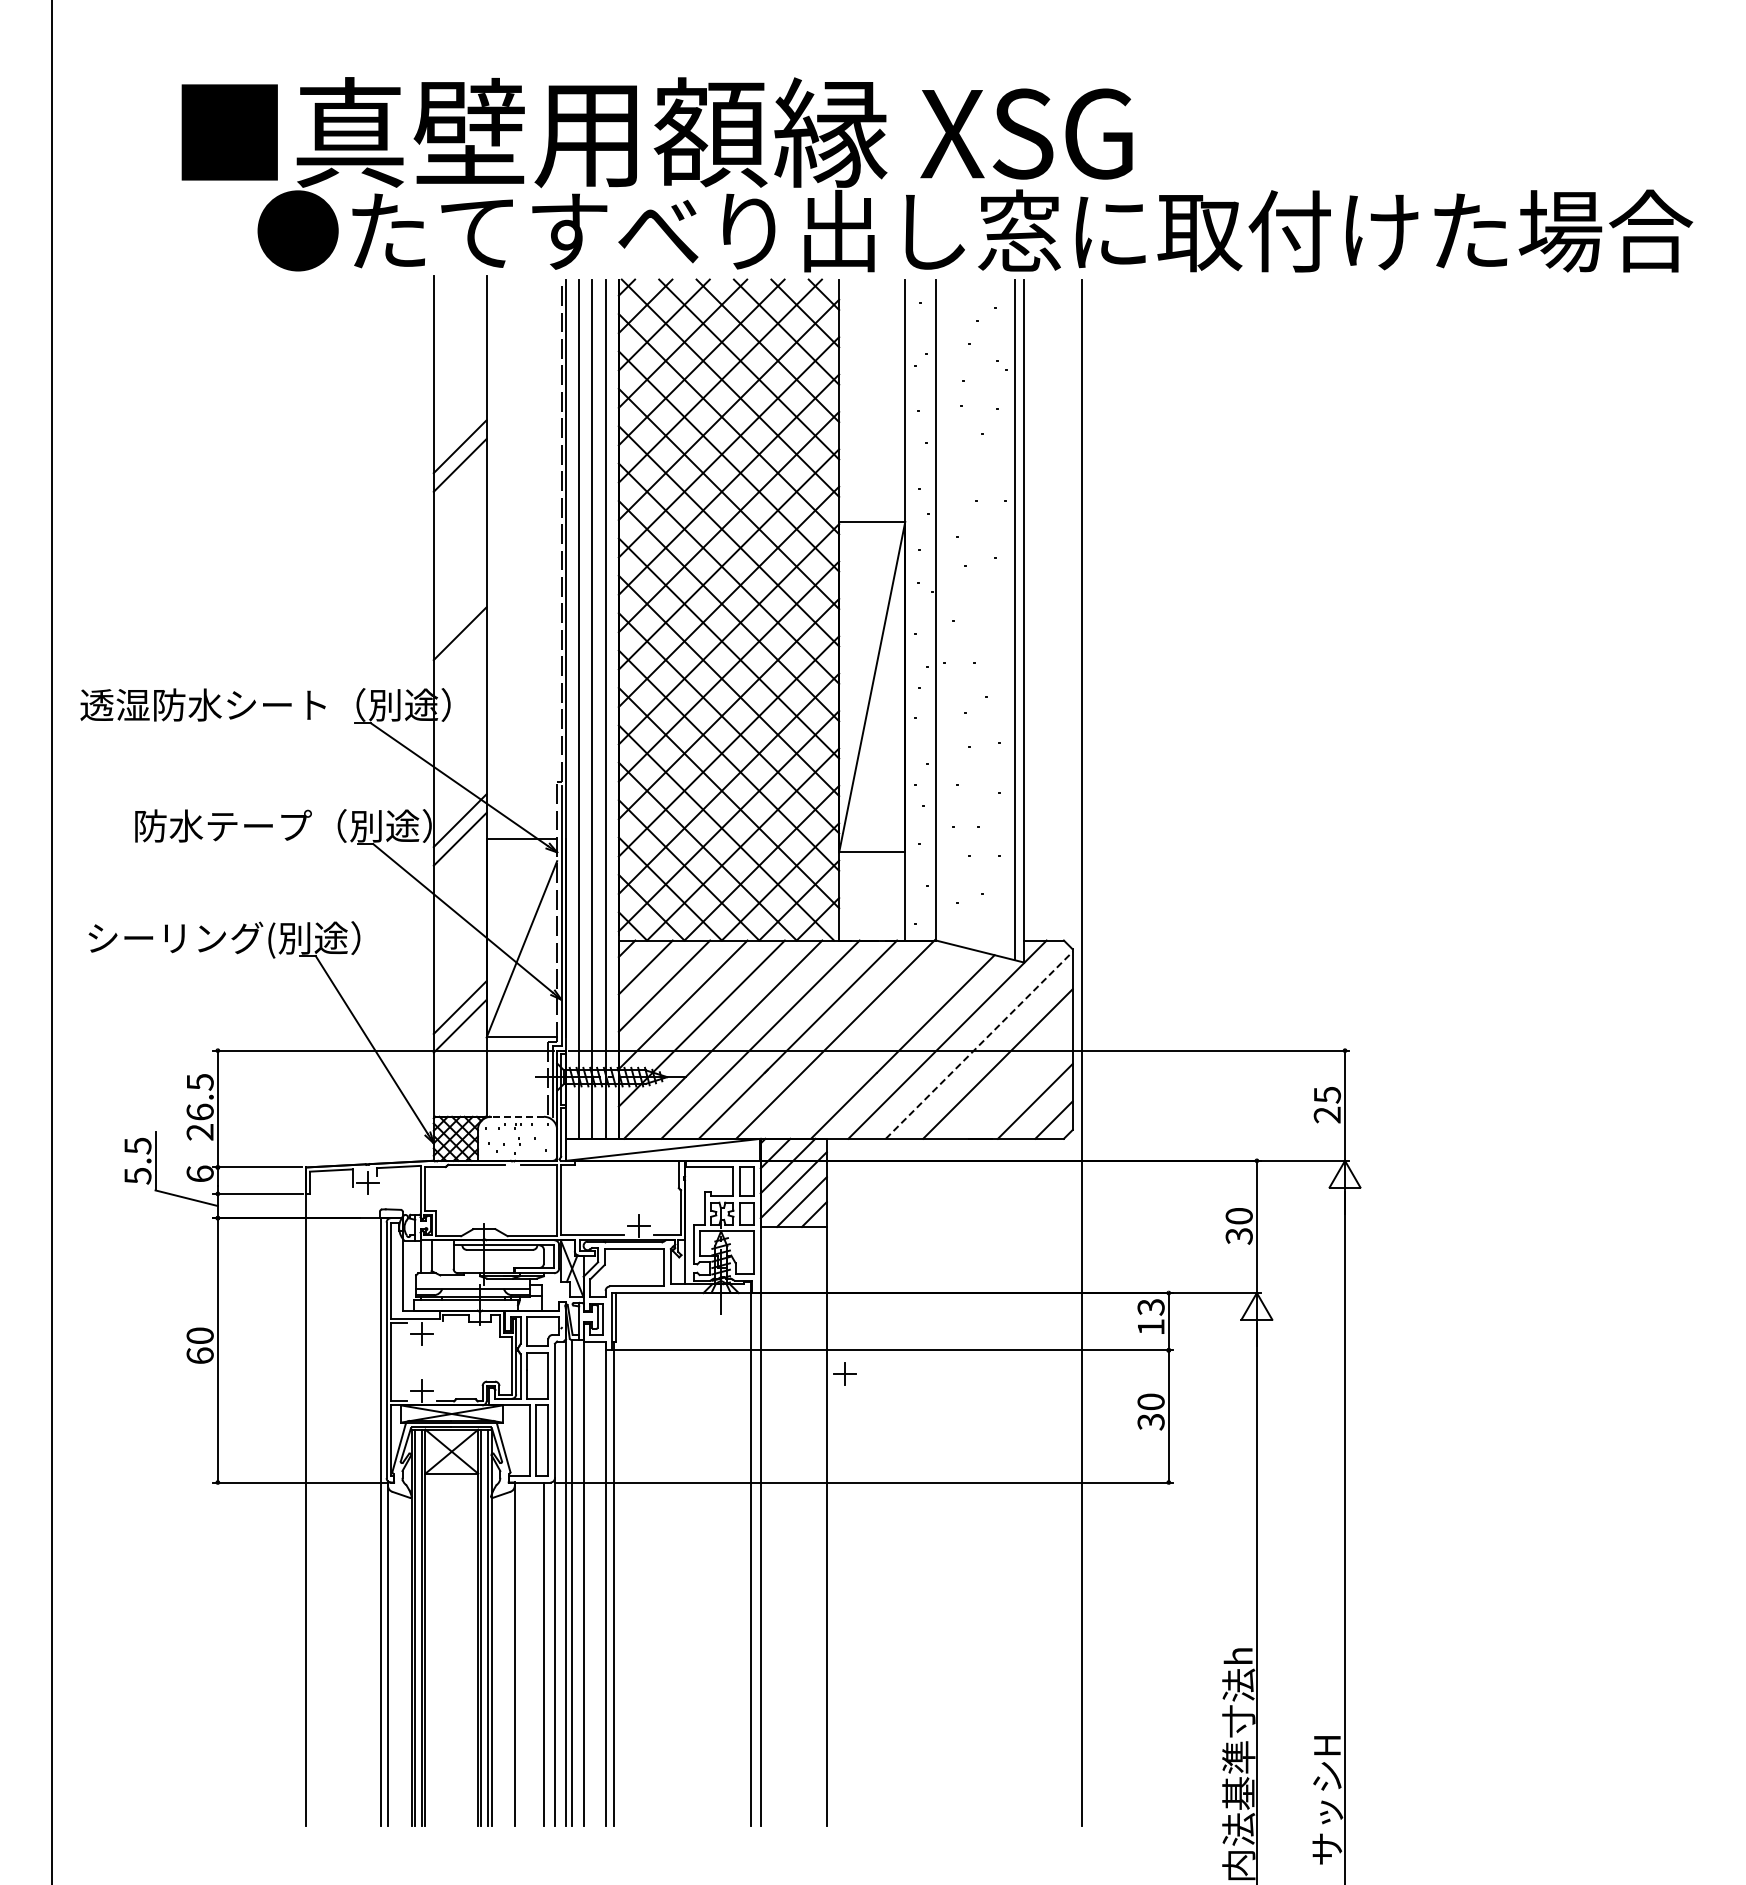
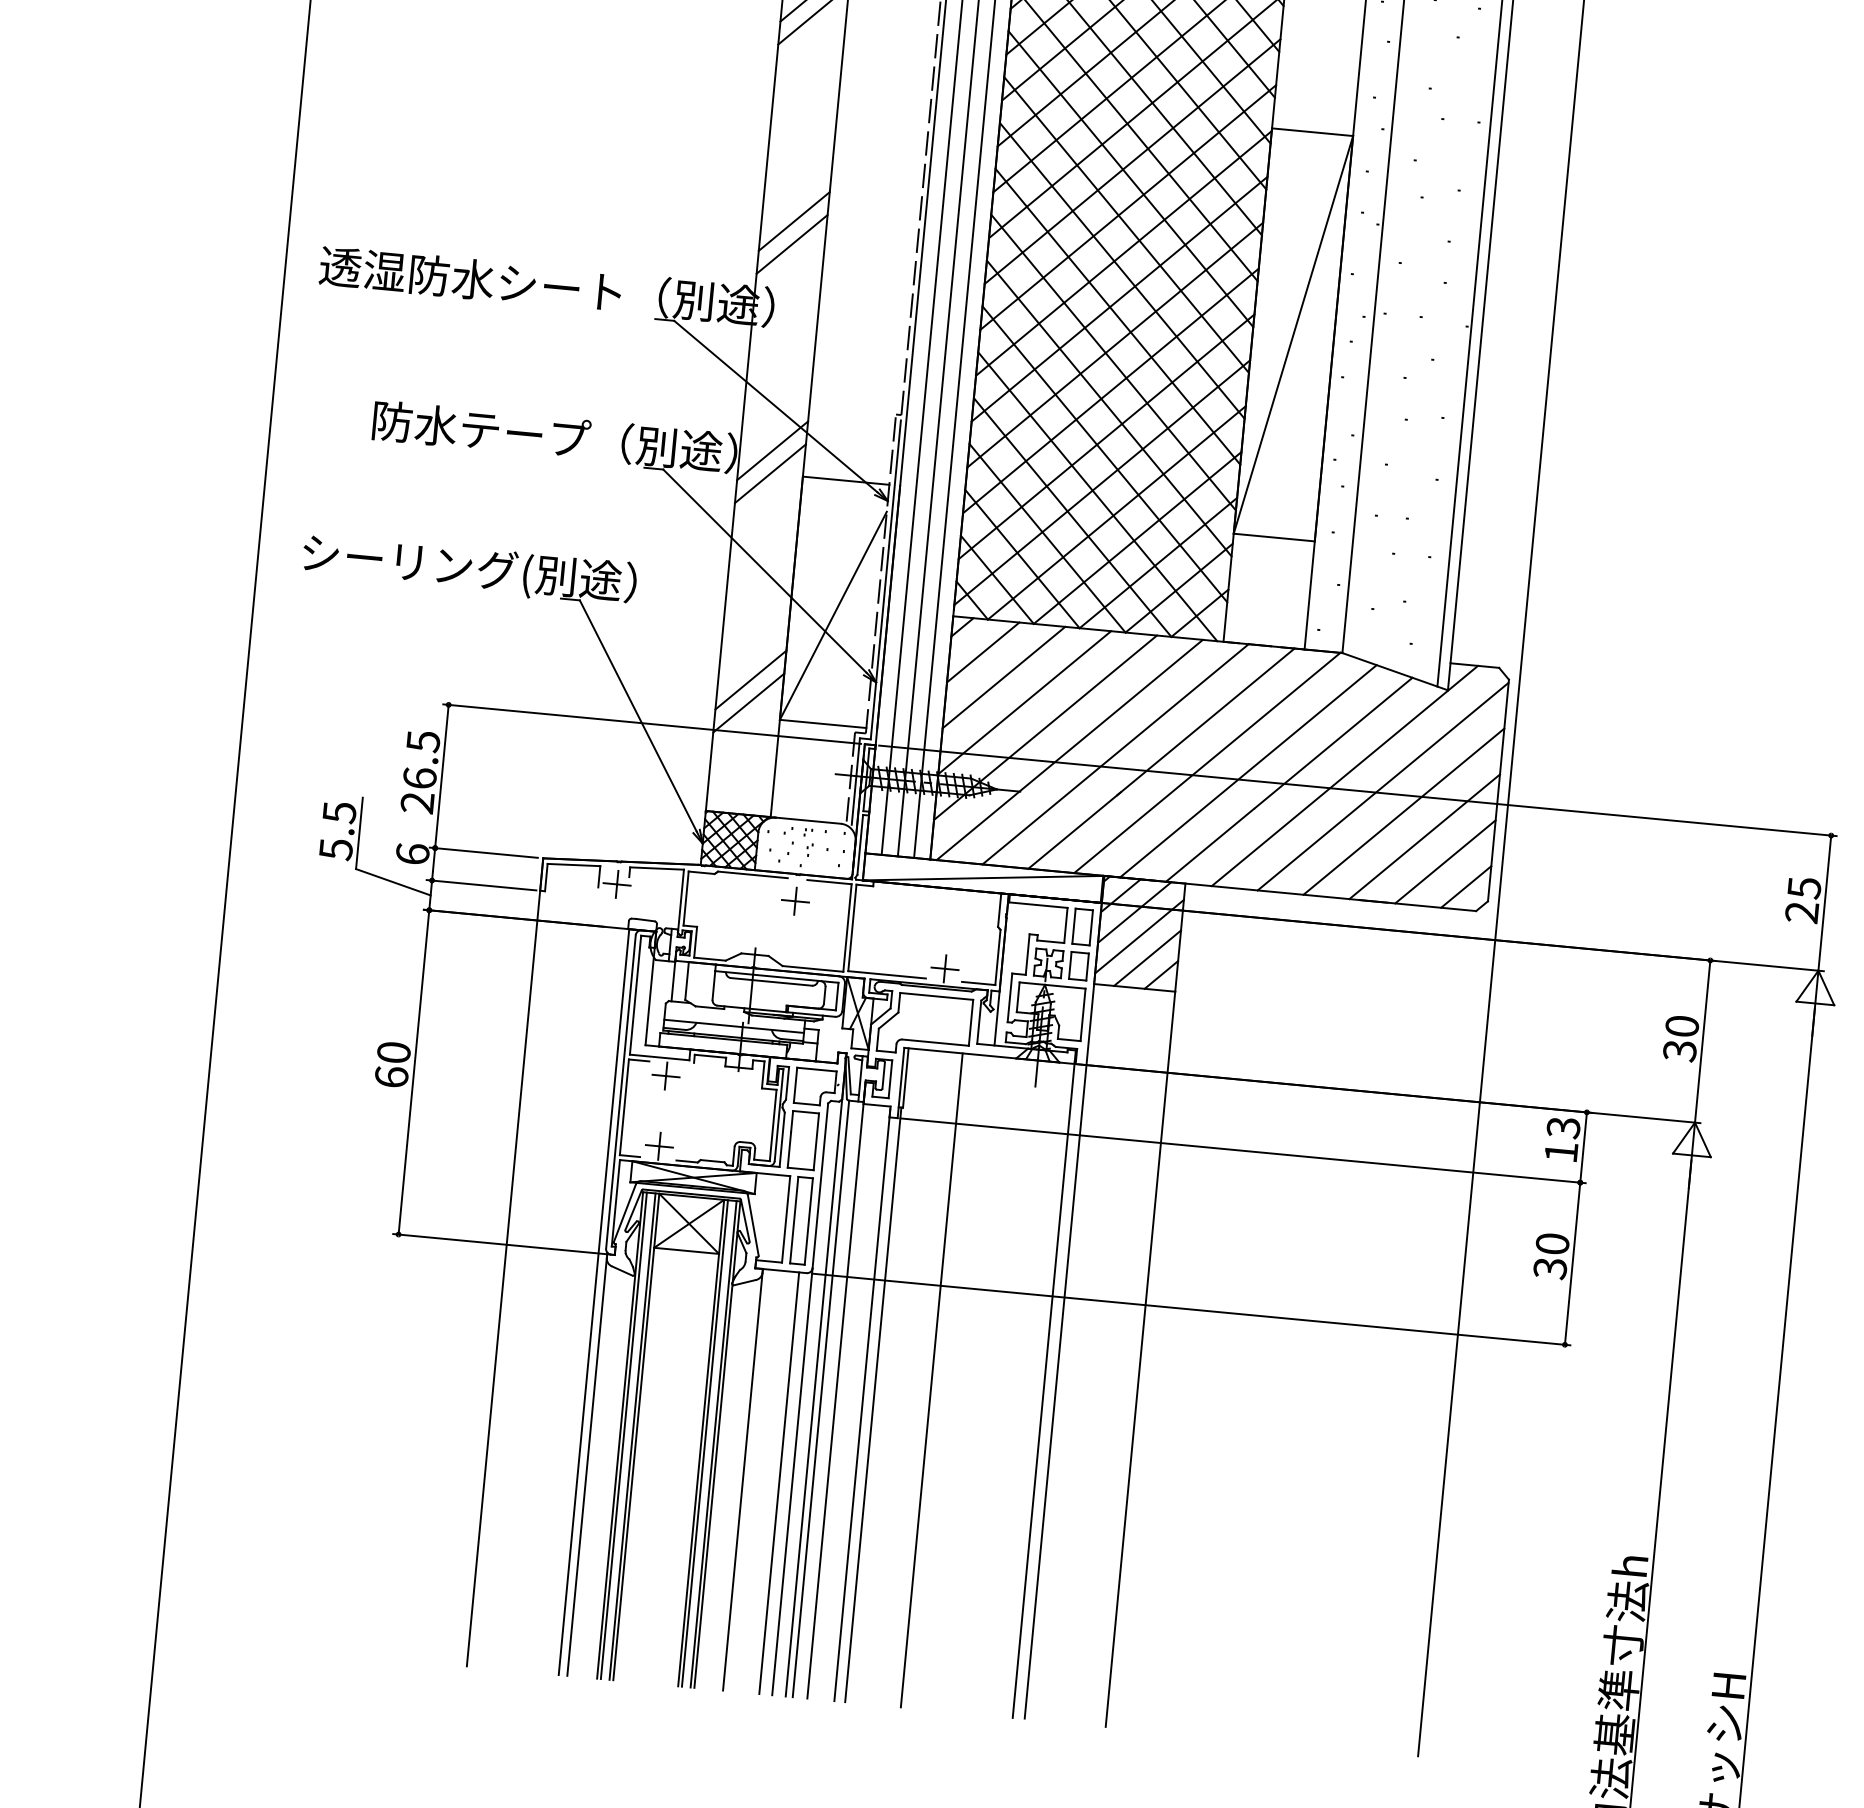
line: (459, 651) -> (791, 243), added
line: (868, 1042) -> (1247, 770), added
line: (979, 1045) -> (1383, 786), dashed -> solid
line: (1016, 1082) -> (1424, 836), added
line: (517, 1116) -> (808, 820), dashed -> solid
part: (844, 1373) -> (794, 900), moved
line: (659, 1559) -> (931, 1380), added

